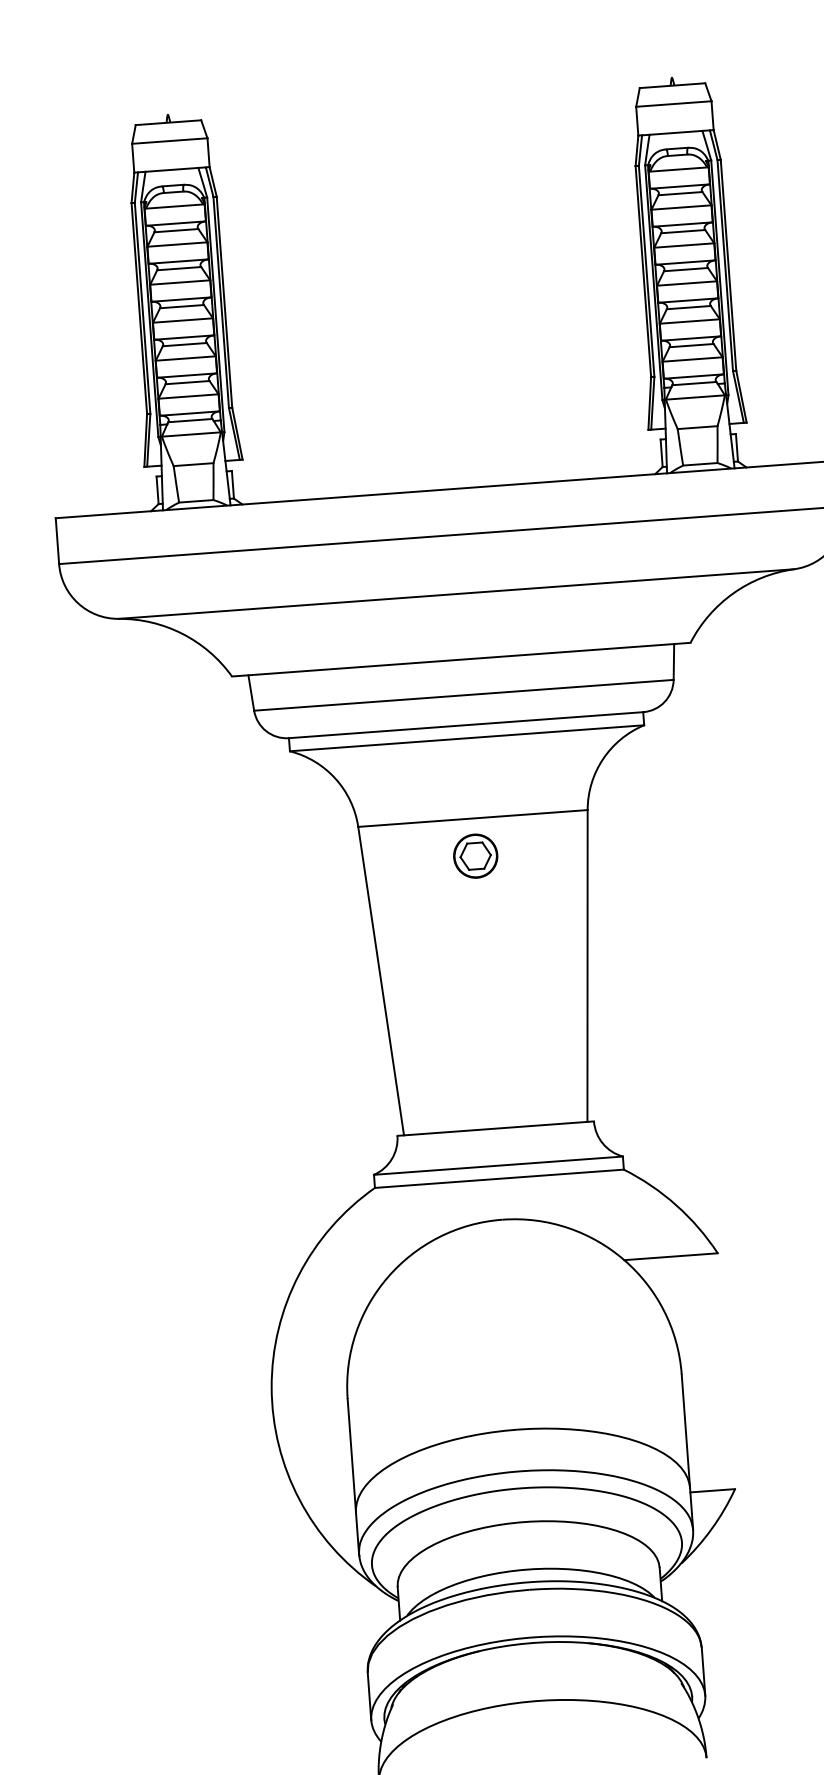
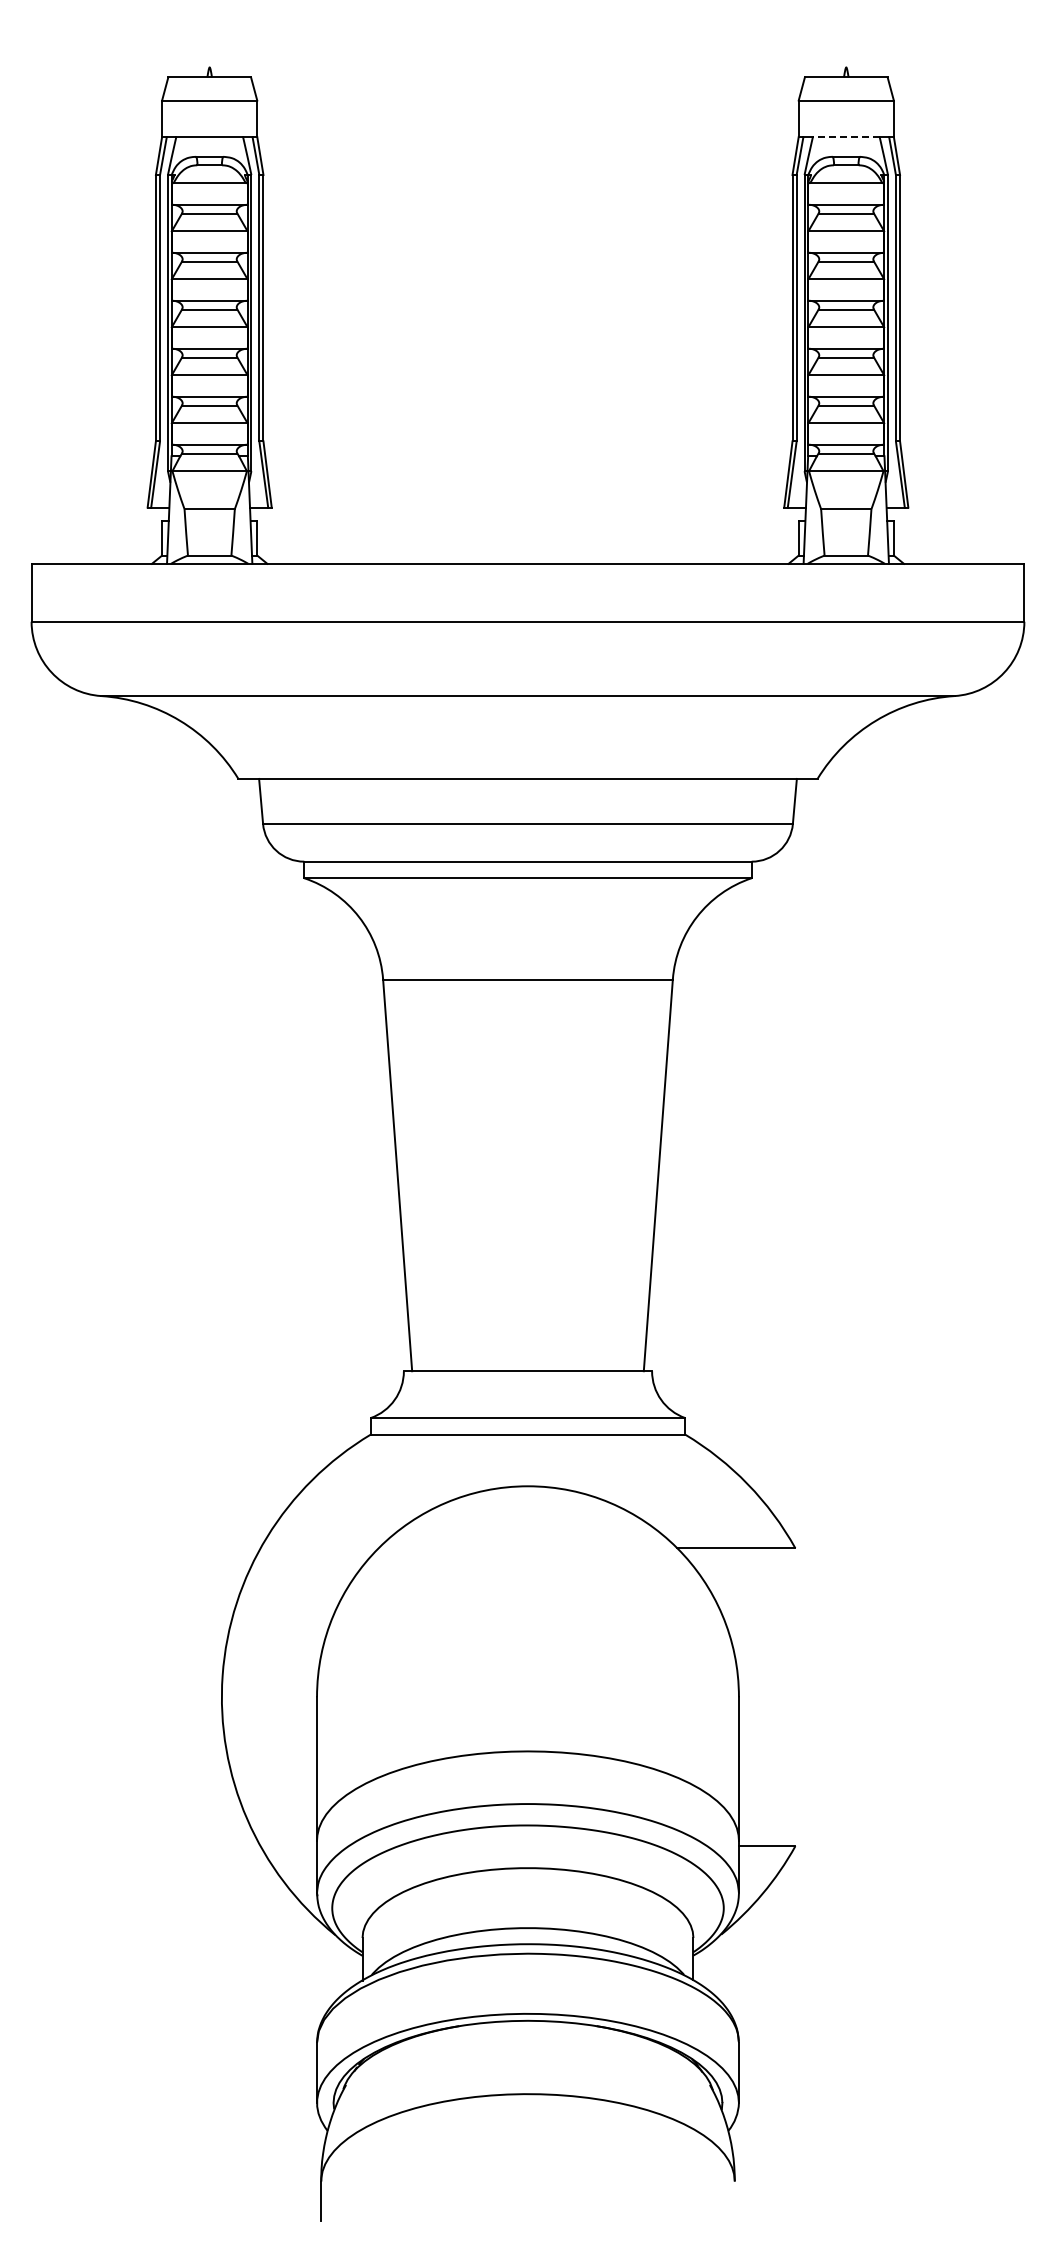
line: (675, 132) -> (845, 136), solid -> dashed
part: (475, 856) -> (527, 1027), removed

